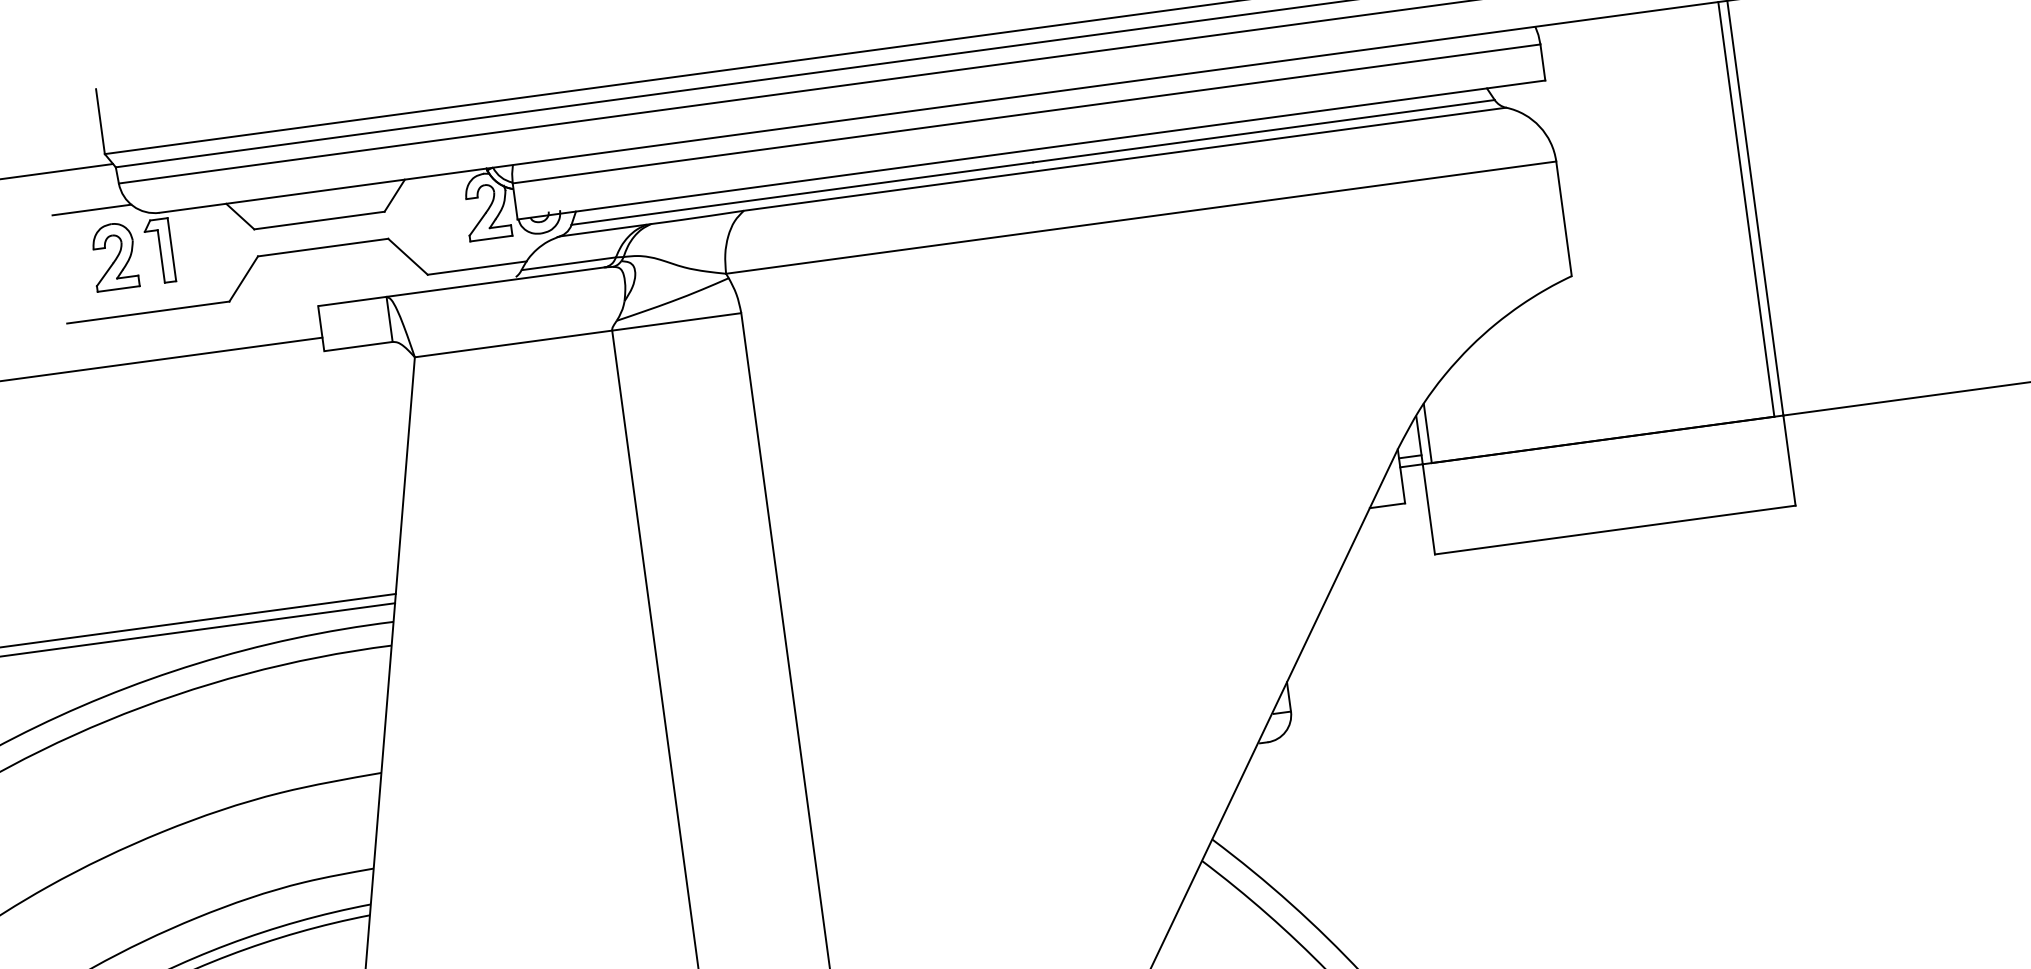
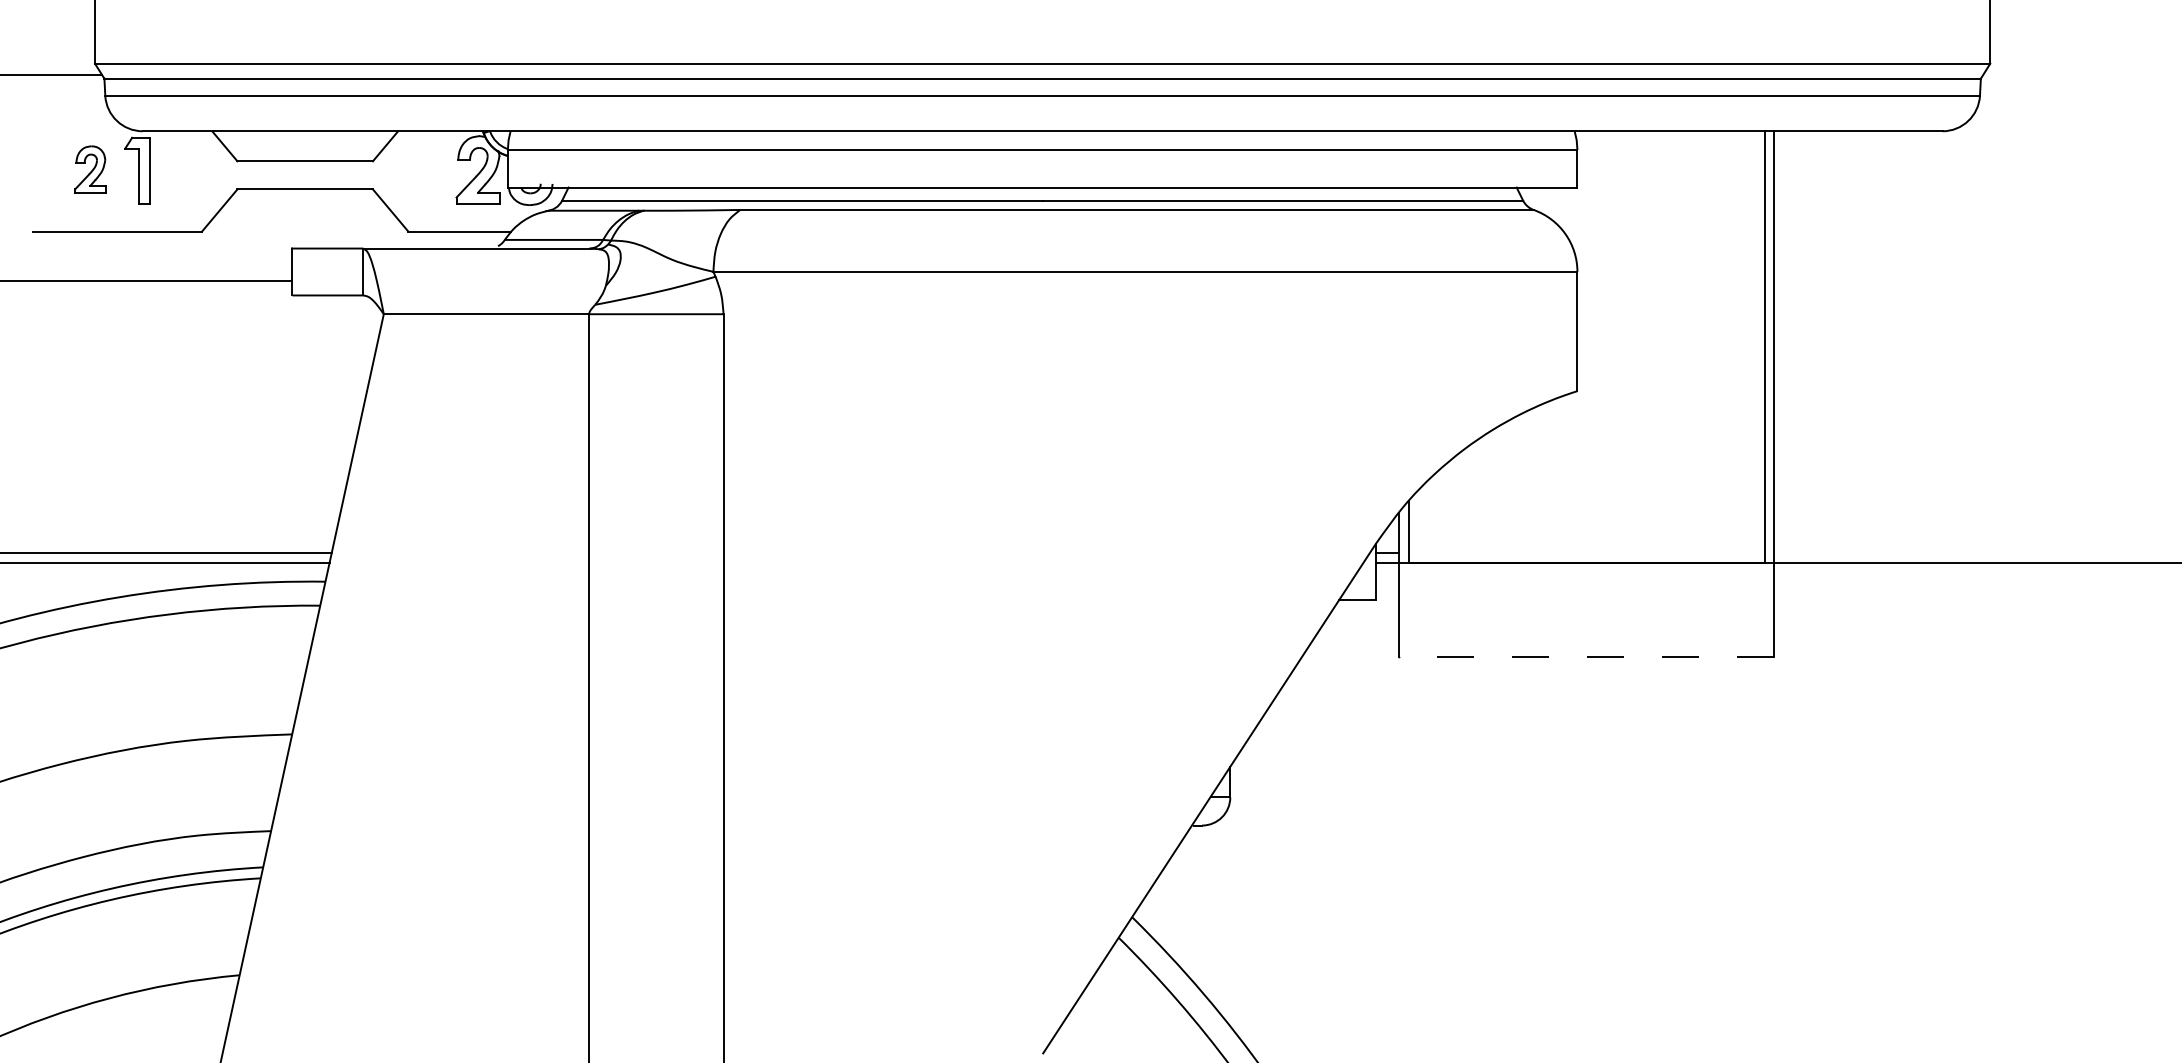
line: (92, 210) -> (74, 119), removed
part: (114, 256) -> (90, 169), size x0.7
line: (1614, 529) -> (1586, 656), solid -> dashed

